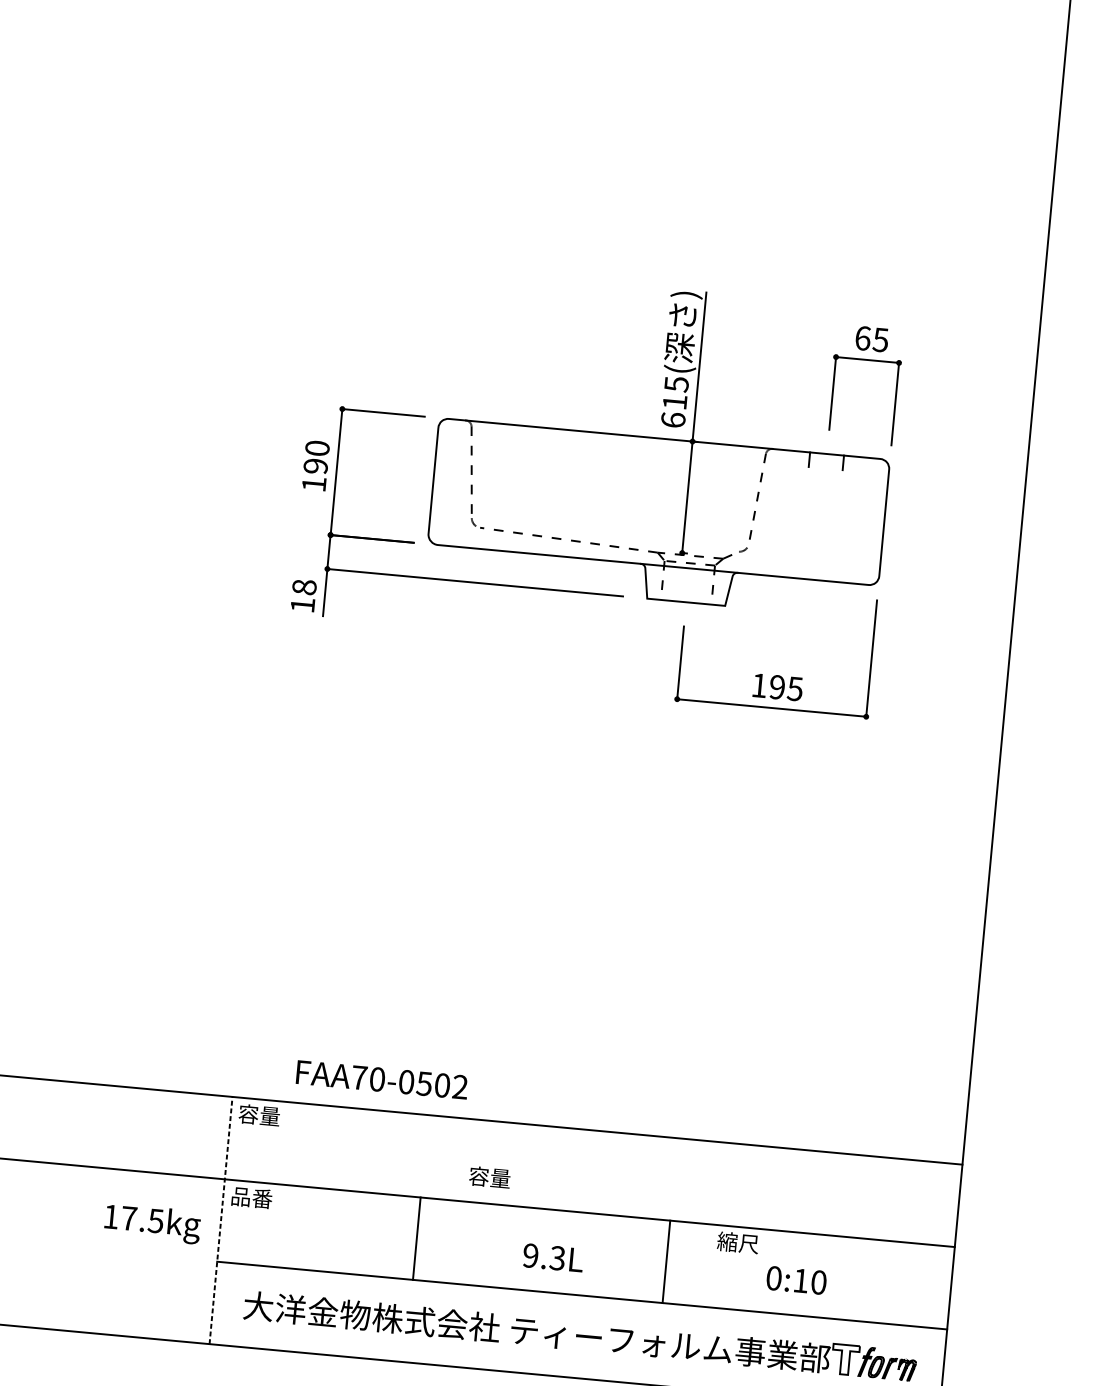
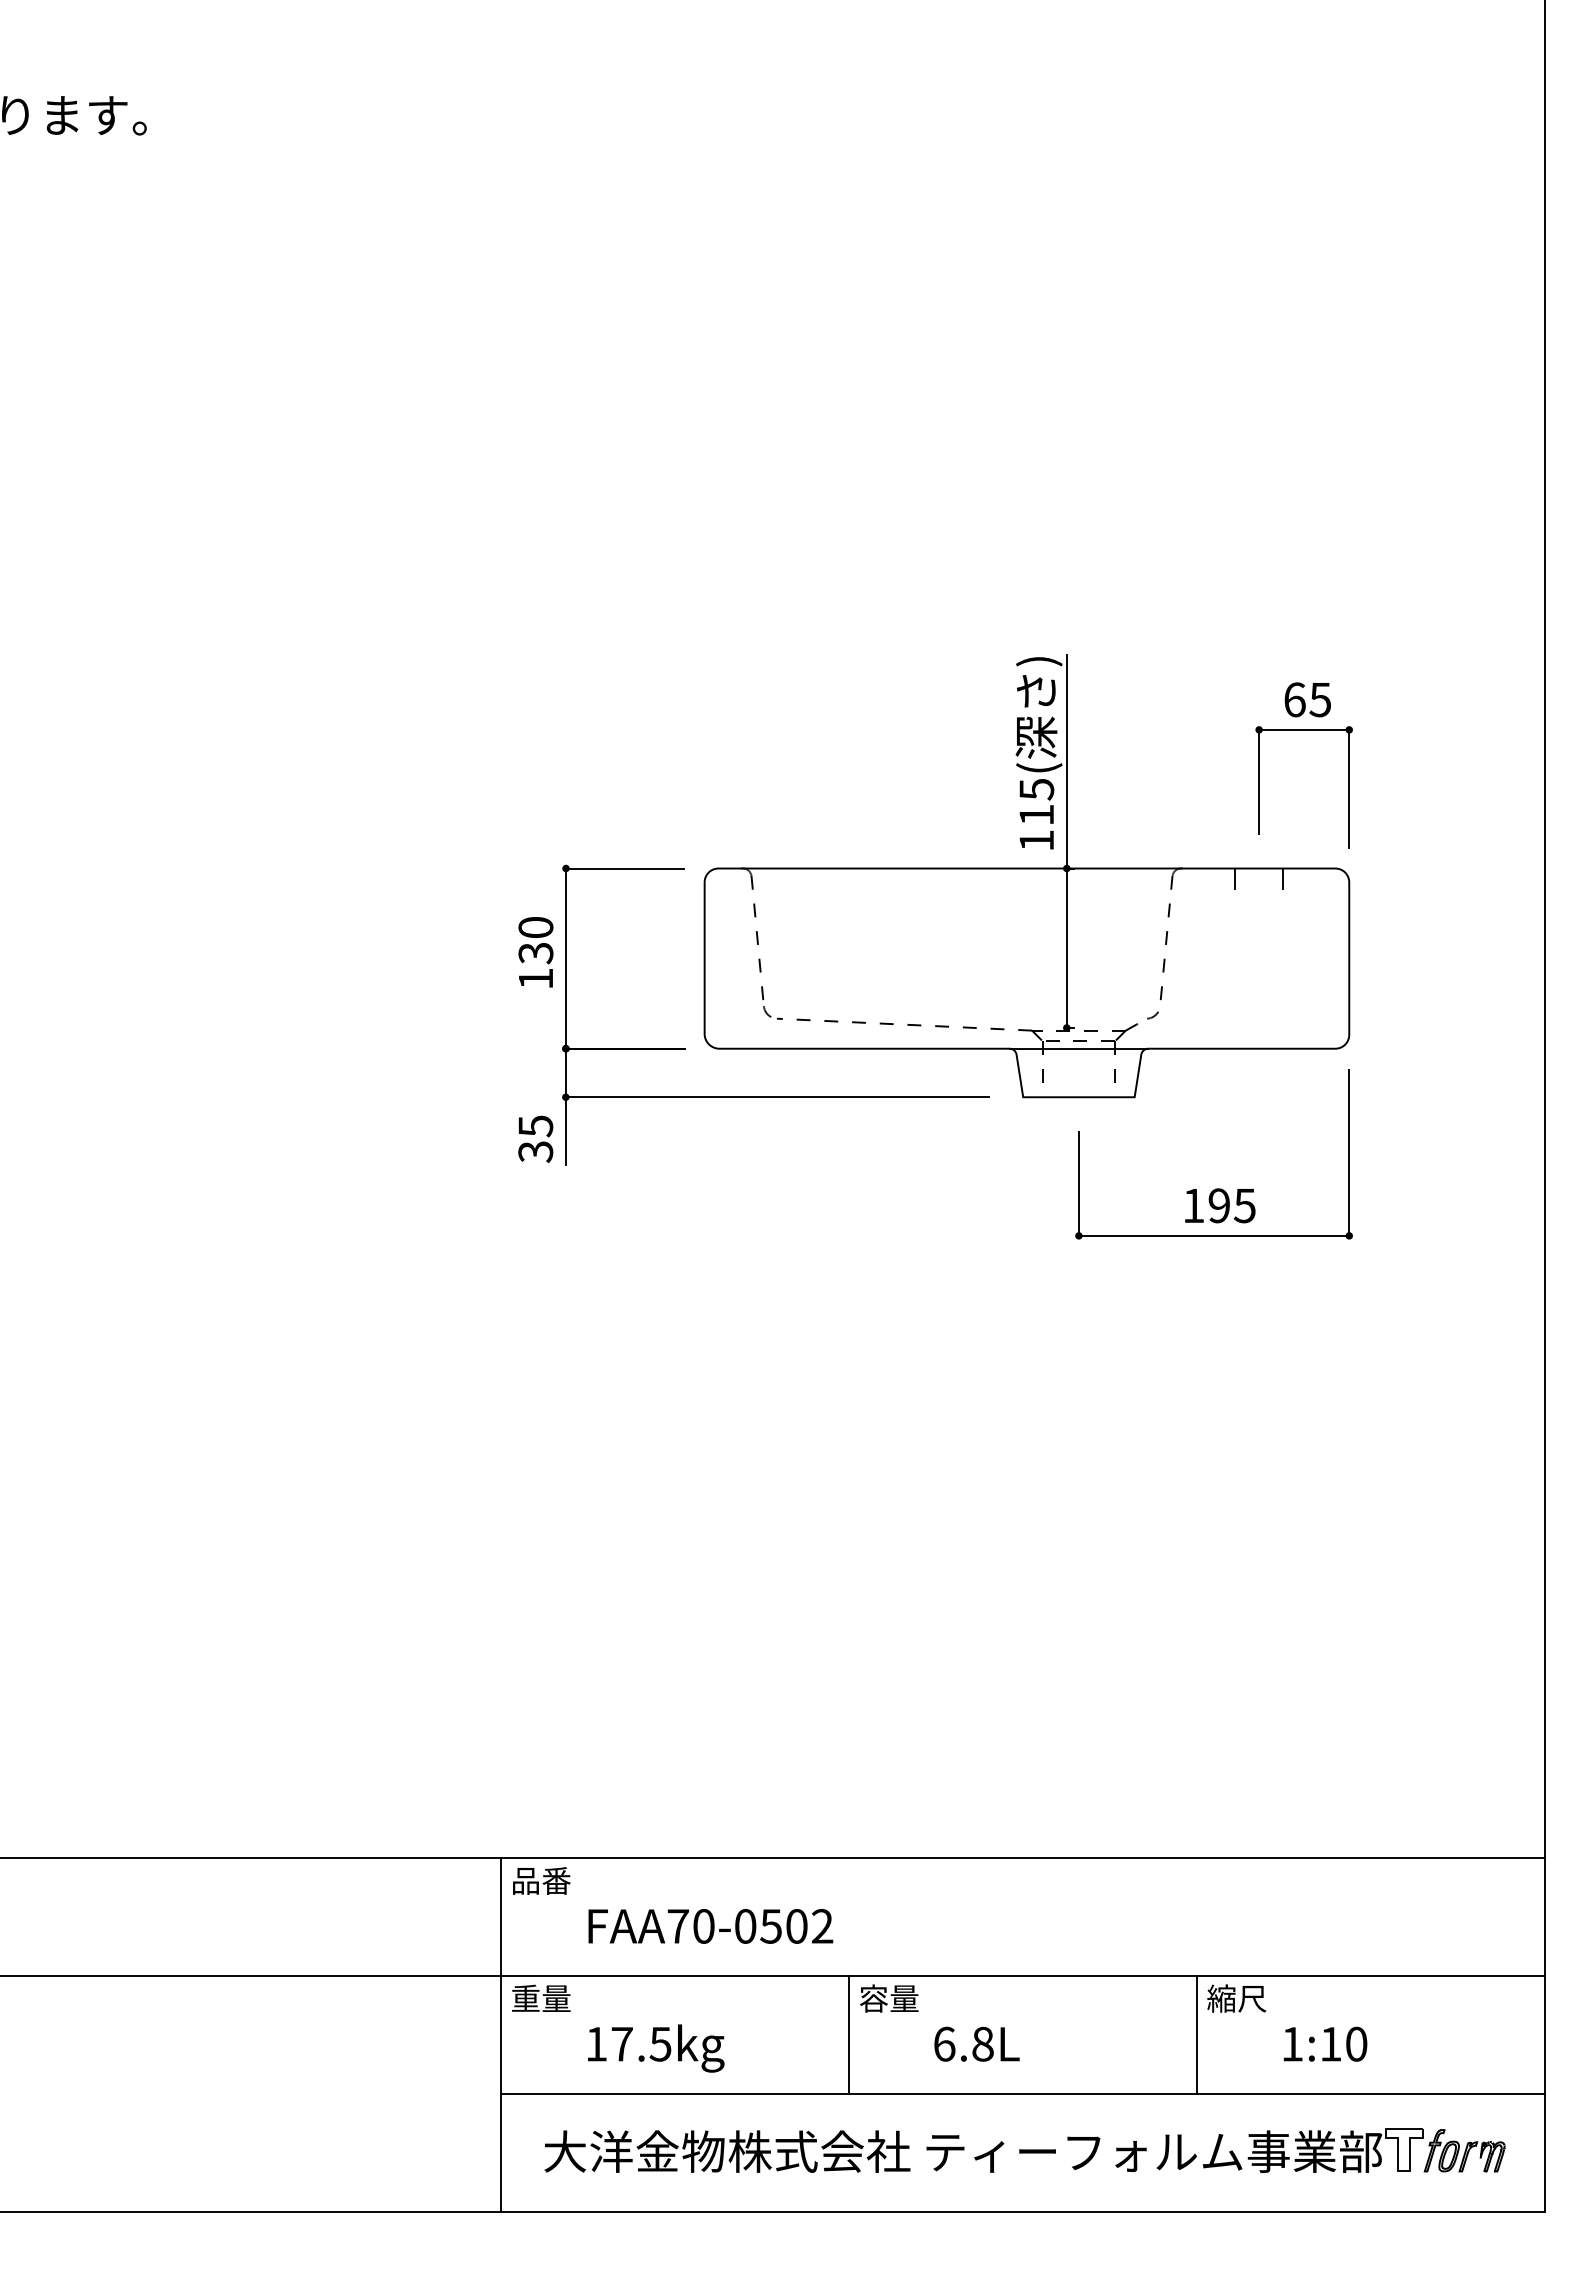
text: (673, 419) -> (1036, 839), 615( -> 115(
text: (315, 466) -> (535, 953), 190 -> 130
text: (303, 596) -> (535, 1139), 18 -> 35
text: (382, 1079) -> (710, 1926), moved
text: (259, 1115) -> (541, 1880), 容量 -> 品番
text: (490, 1177) -> (889, 1998), moved
text: (251, 1197) -> (541, 1998), 品番 -> 重量
line: (220, 1220) -> (500, 2034), dashed -> solid
text: (152, 1223) -> (656, 2048), moved
line: (416, 1238) -> (848, 2034), moved
text: (544, 1256) -> (963, 2043), 9.3L -> 6.8L
line: (666, 1261) -> (1196, 2034), moved
text: (774, 1277) -> (1292, 2043), 0:10 -> 1:10

